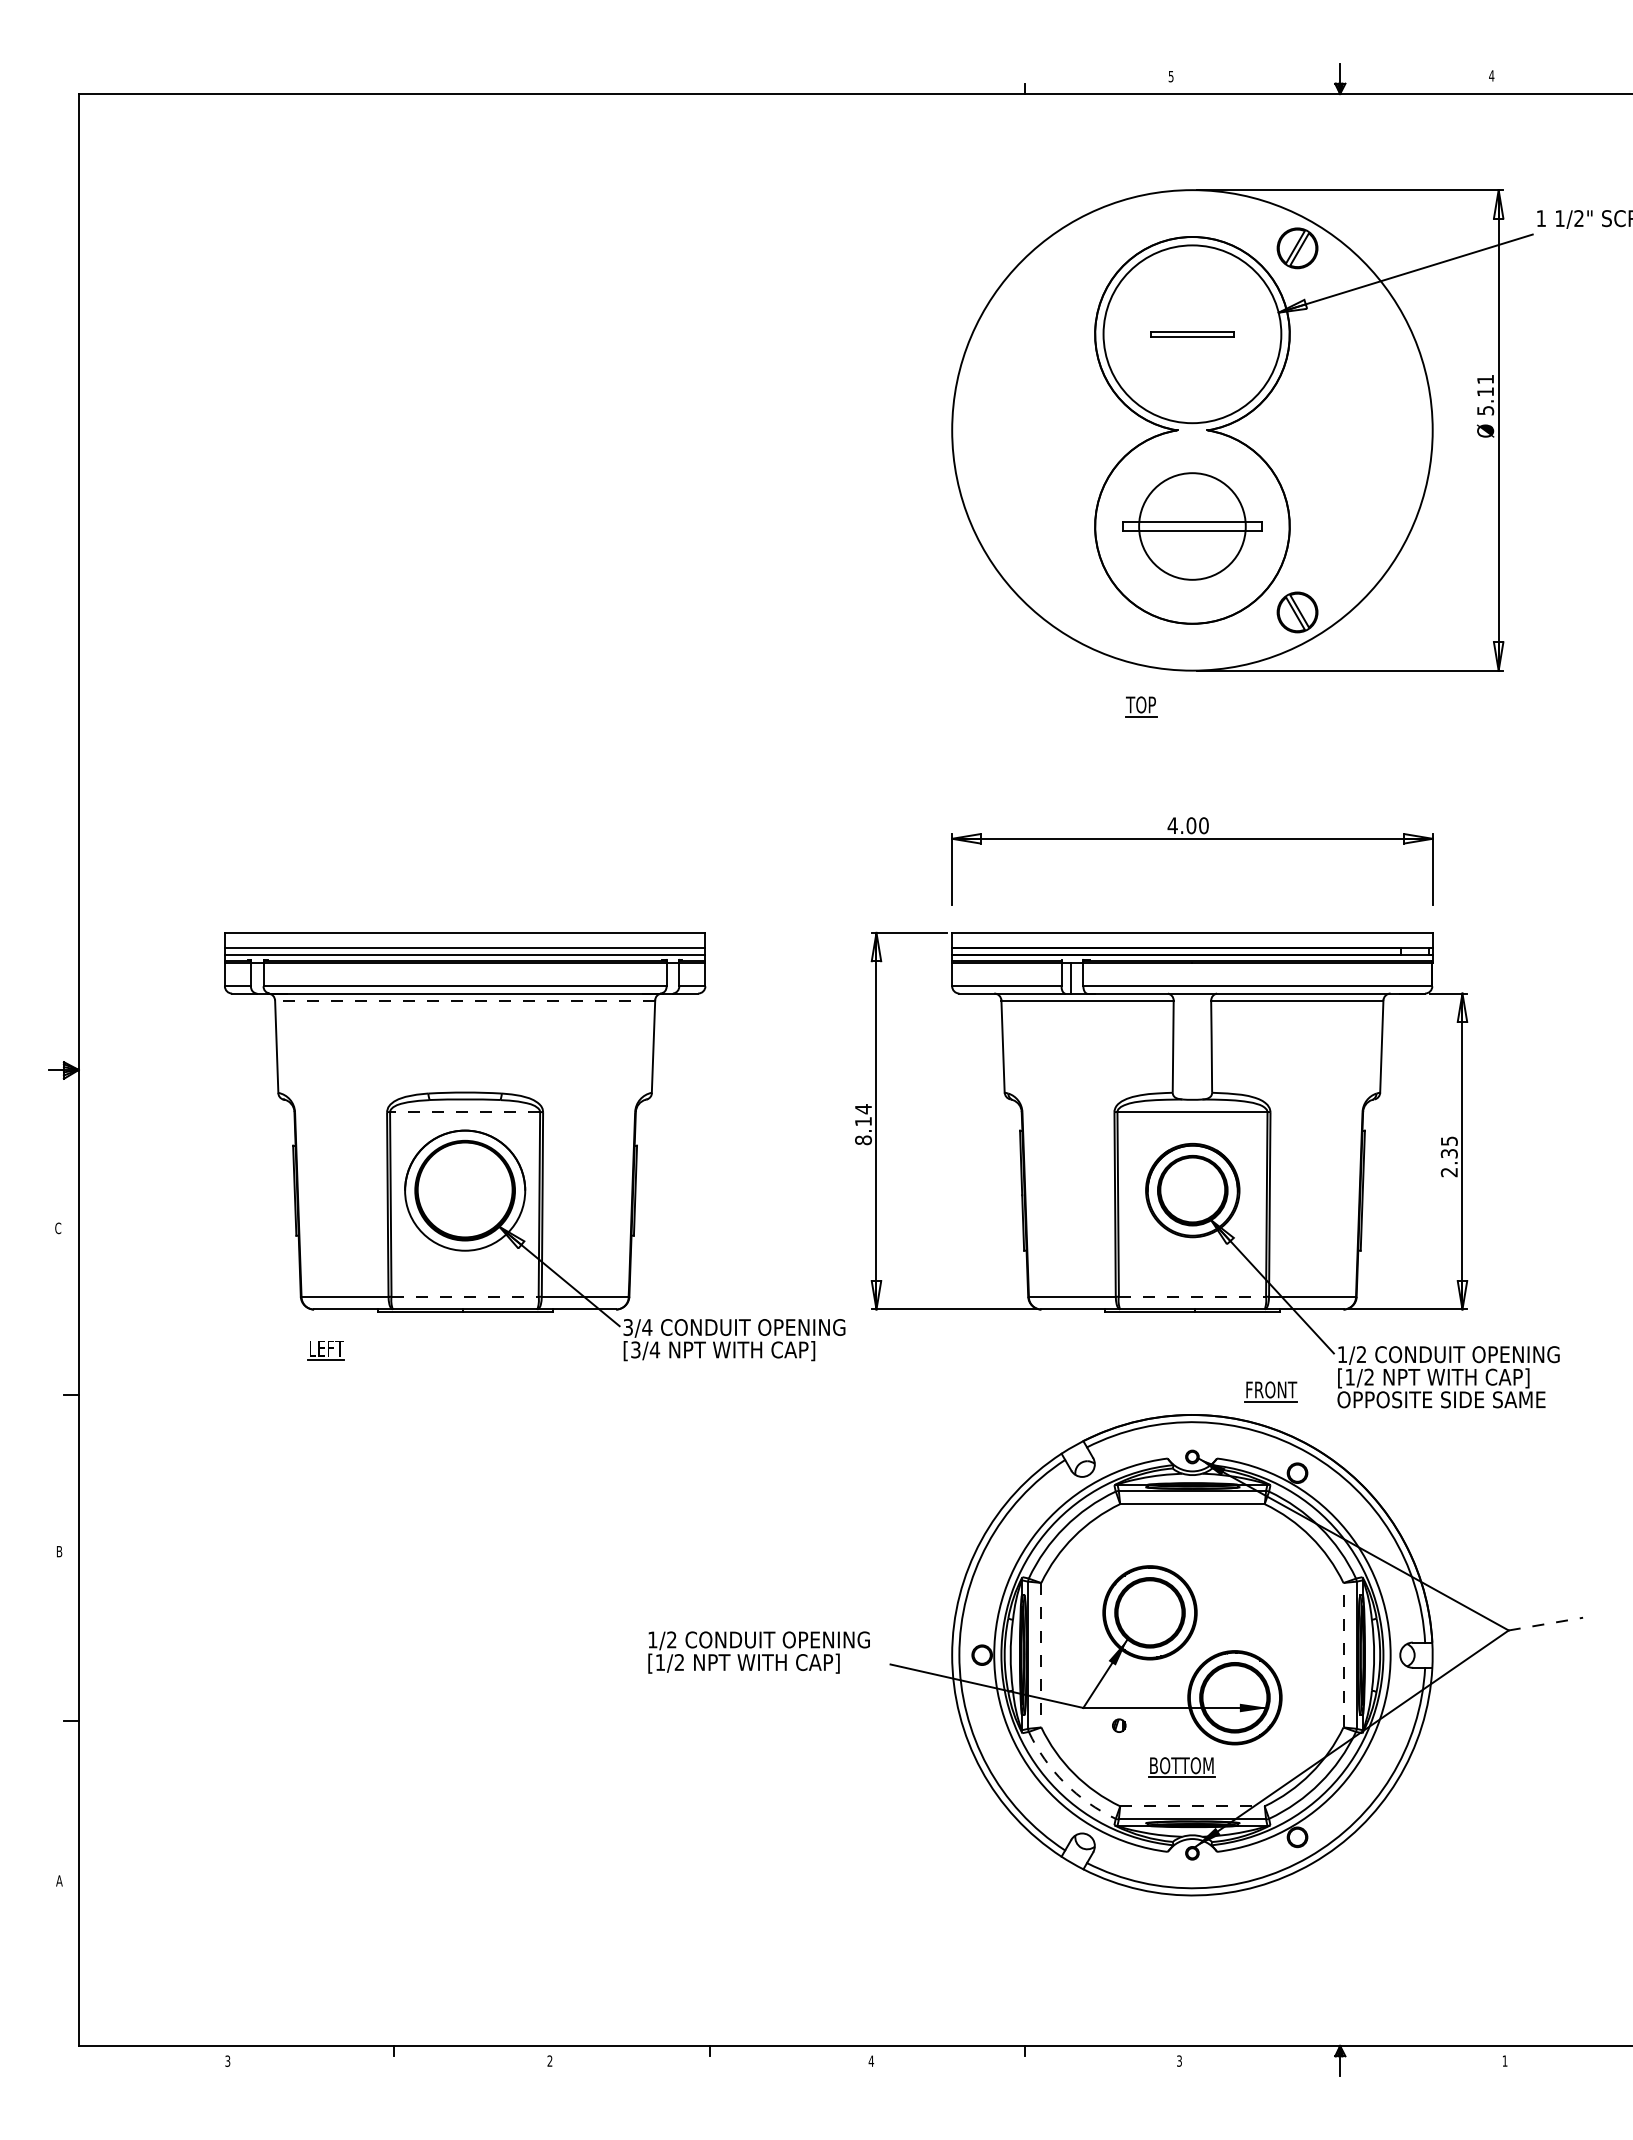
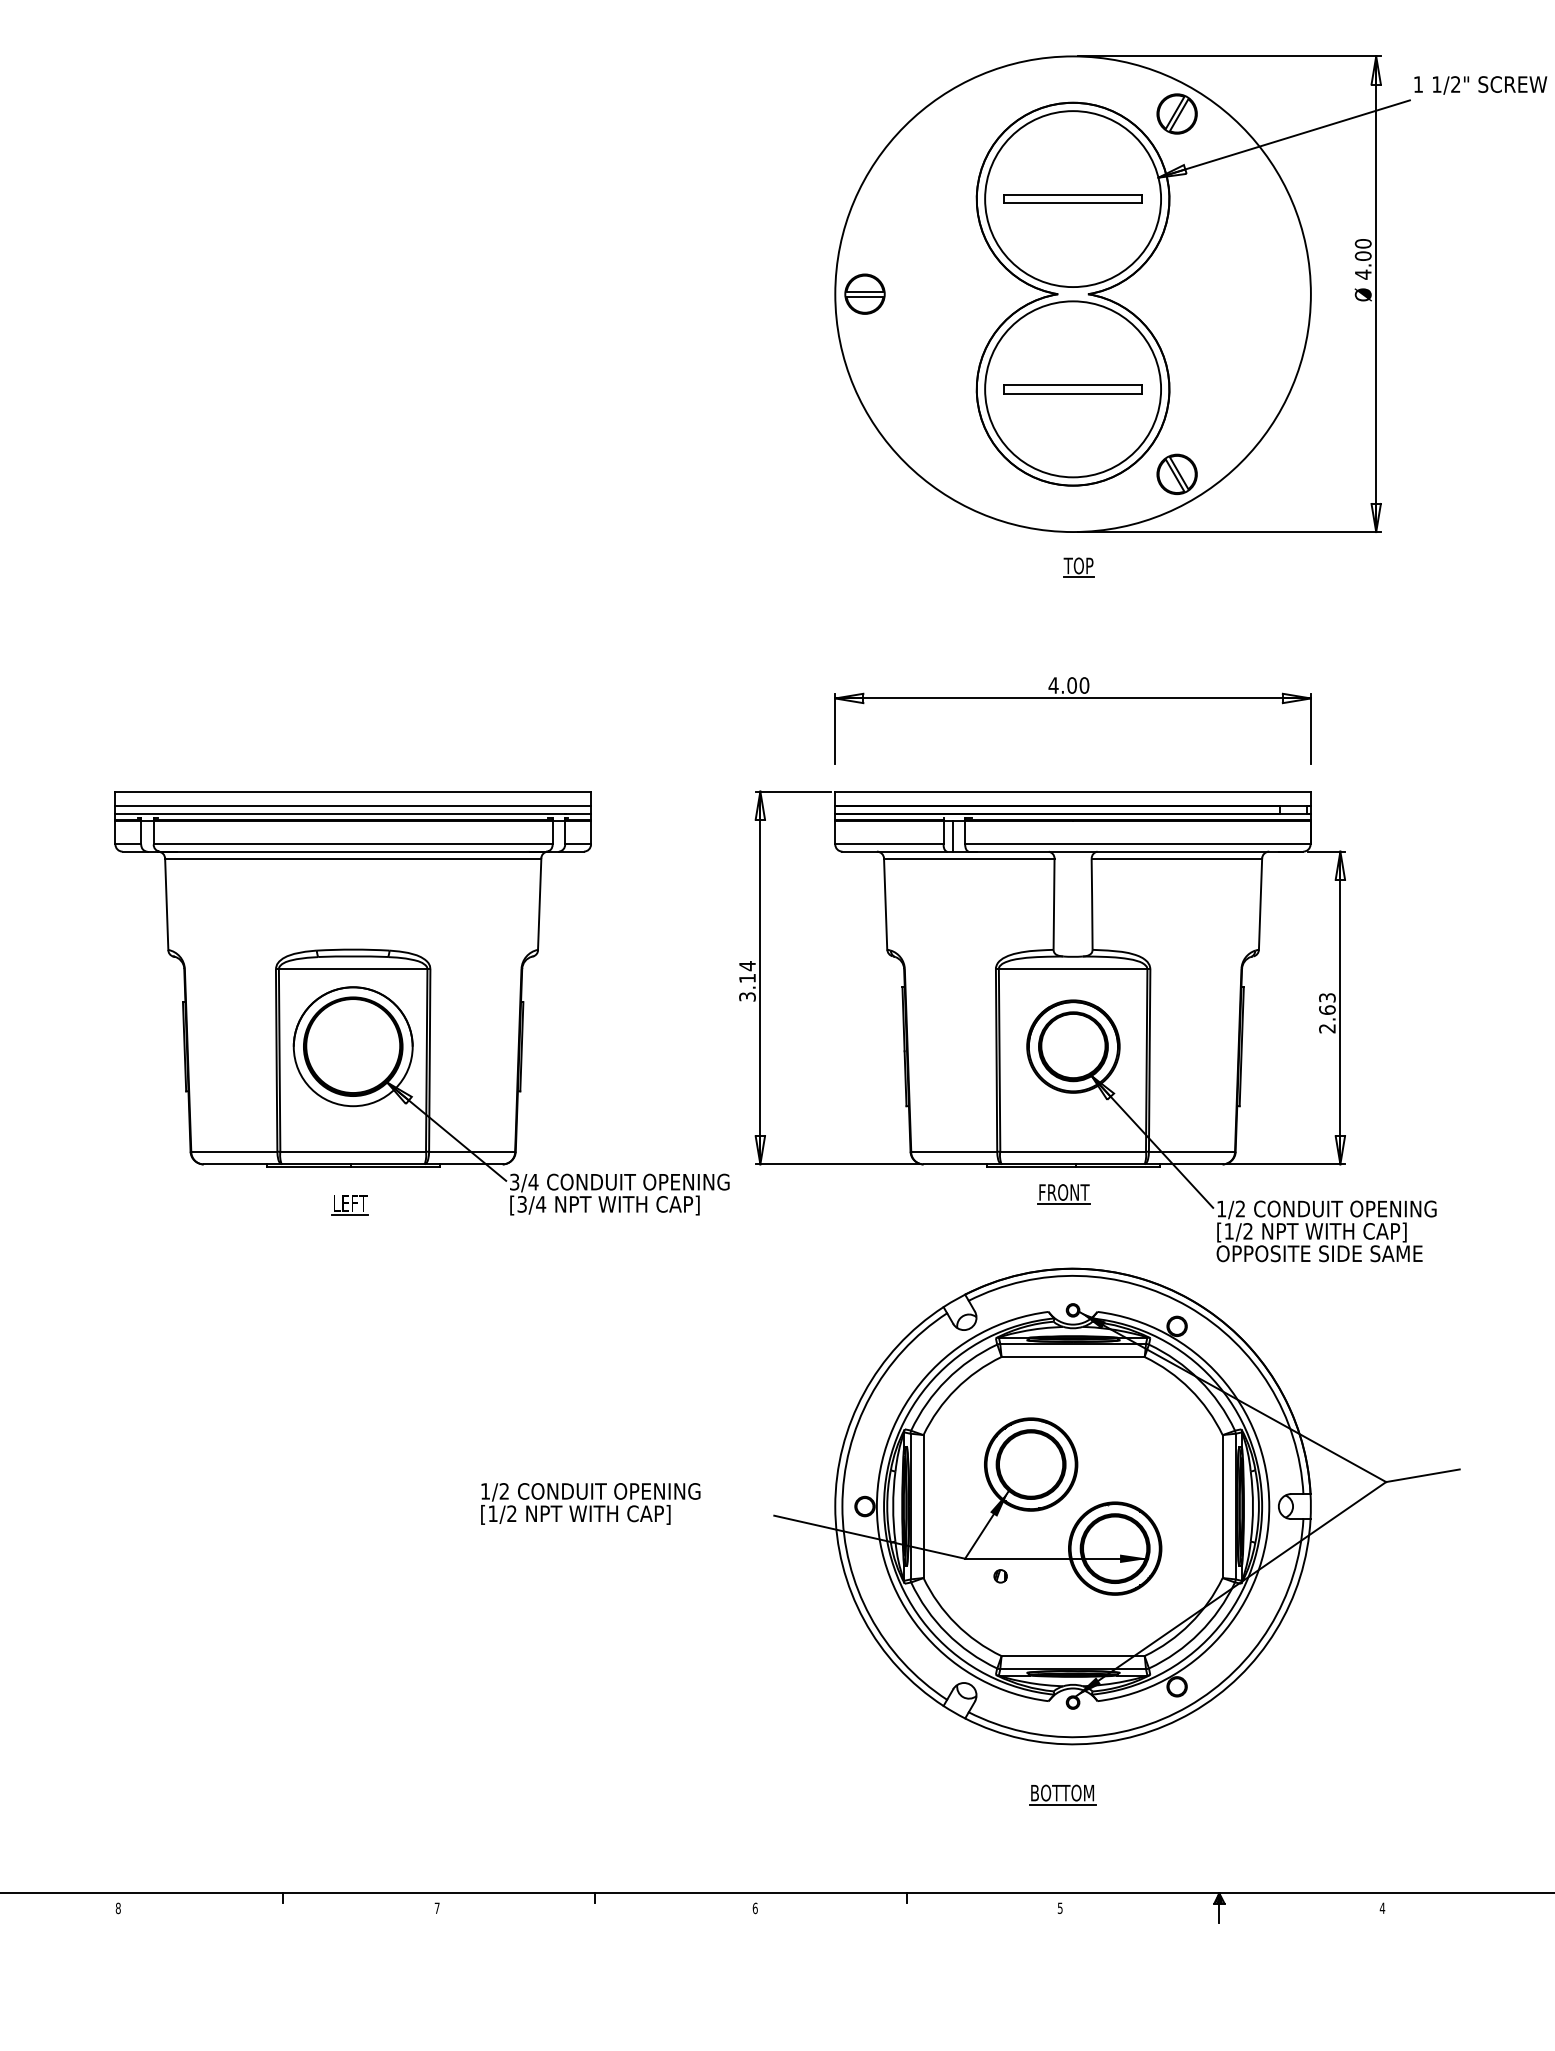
part: (1192, 334) -> (1073, 199), size x1.67
text: (1485, 394) -> (1363, 258), 5.11 -> 4.00
part: (981, 430) -> (864, 294), added
circle: (1192, 526) -> (1073, 389), size x1.67
part: (1141, 706) -> (1079, 567), moved
line: (464, 1000) -> (352, 858), dashed -> solid
line: (464, 1112) -> (352, 969), dashed -> solid
text: (863, 1140) -> (747, 997), 8.14 -> 3.14
text: (1448, 1147) -> (1326, 1004), 2.35 -> 2.63
line: (465, 1296) -> (353, 1151), dashed -> solid
line: (1192, 1296) -> (1073, 1151), dashed -> solid
part: (325, 1350) -> (349, 1204), moved
part: (1270, 1391) -> (1063, 1194), moved
line: (1545, 1624) -> (1422, 1476), dashed -> solid
text: (758, 1652) -> (590, 1503), moved
line: (1343, 1654) -> (1222, 1505), dashed -> solid
line: (1041, 1655) -> (923, 1506), dashed -> solid
part: (1181, 1767) -> (1062, 1794), moved
arc: (1064, 1782) -> (946, 1632), dashed -> solid
line: (1192, 1806) -> (1073, 1656), dashed -> solid
text: (227, 2060) -> (118, 1907), 3 -> 8
text: (549, 2060) -> (436, 1907), 2 -> 7
text: (871, 2060) -> (755, 1907), 4 -> 6
text: (1179, 2060) -> (1060, 1907), 3 -> 5
text: (1504, 2060) -> (1381, 1907), 1 -> 4

